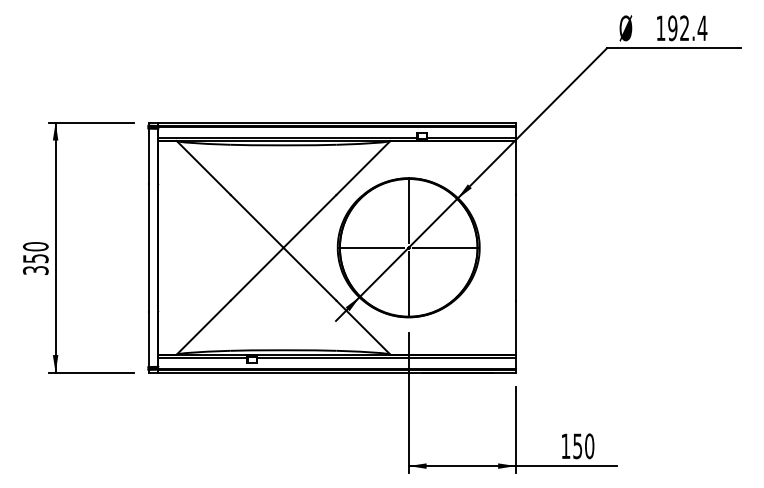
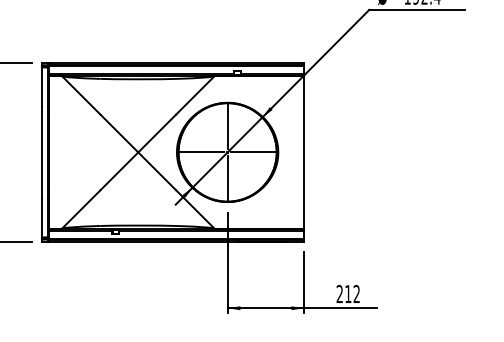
text: (577, 446) -> (348, 294), 150 -> 212

